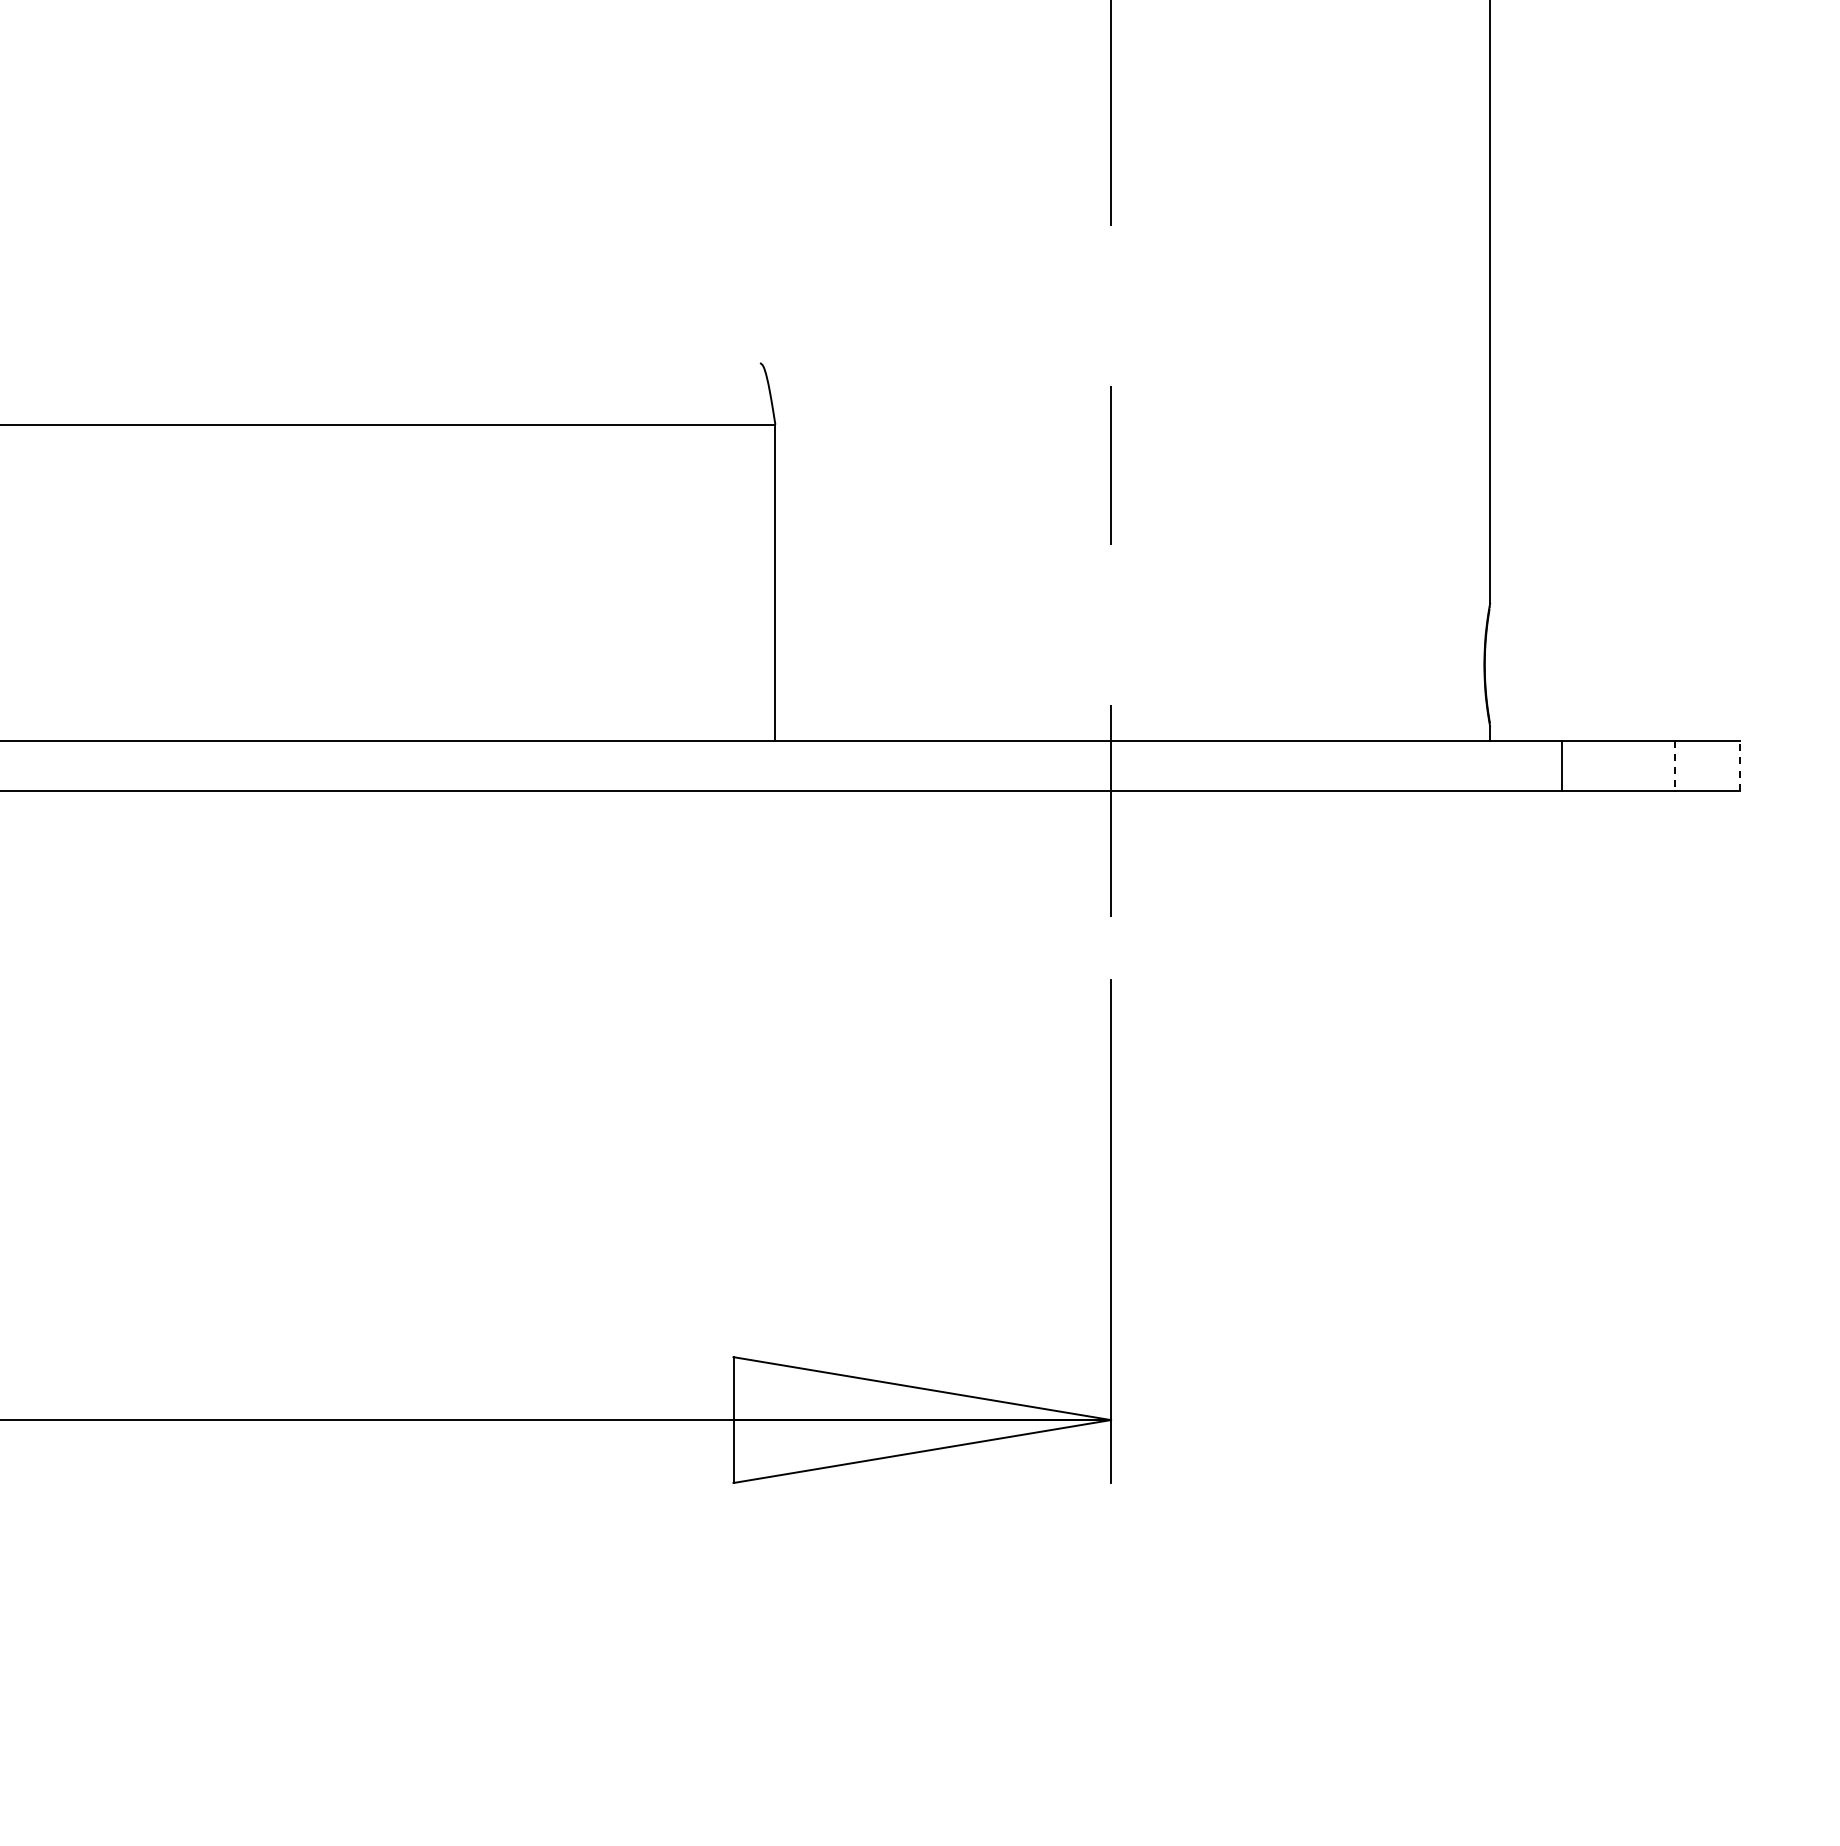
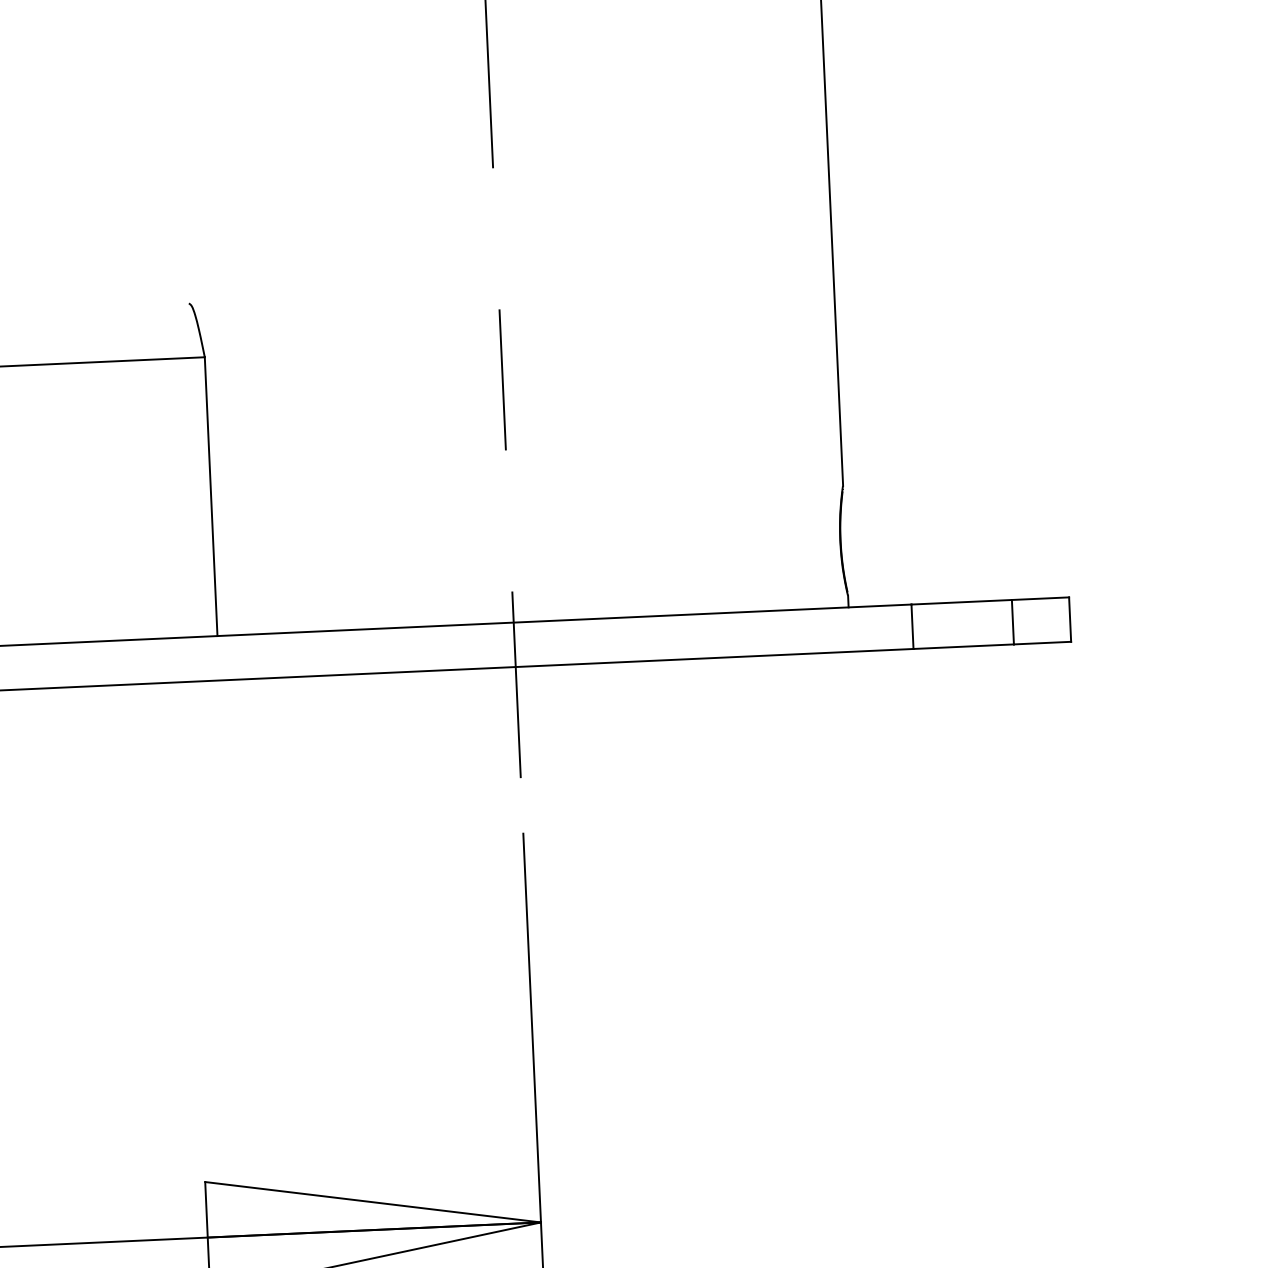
line: (1740, 765) -> (1070, 619), dashed -> solid
line: (1675, 766) -> (1013, 622), dashed -> solid

